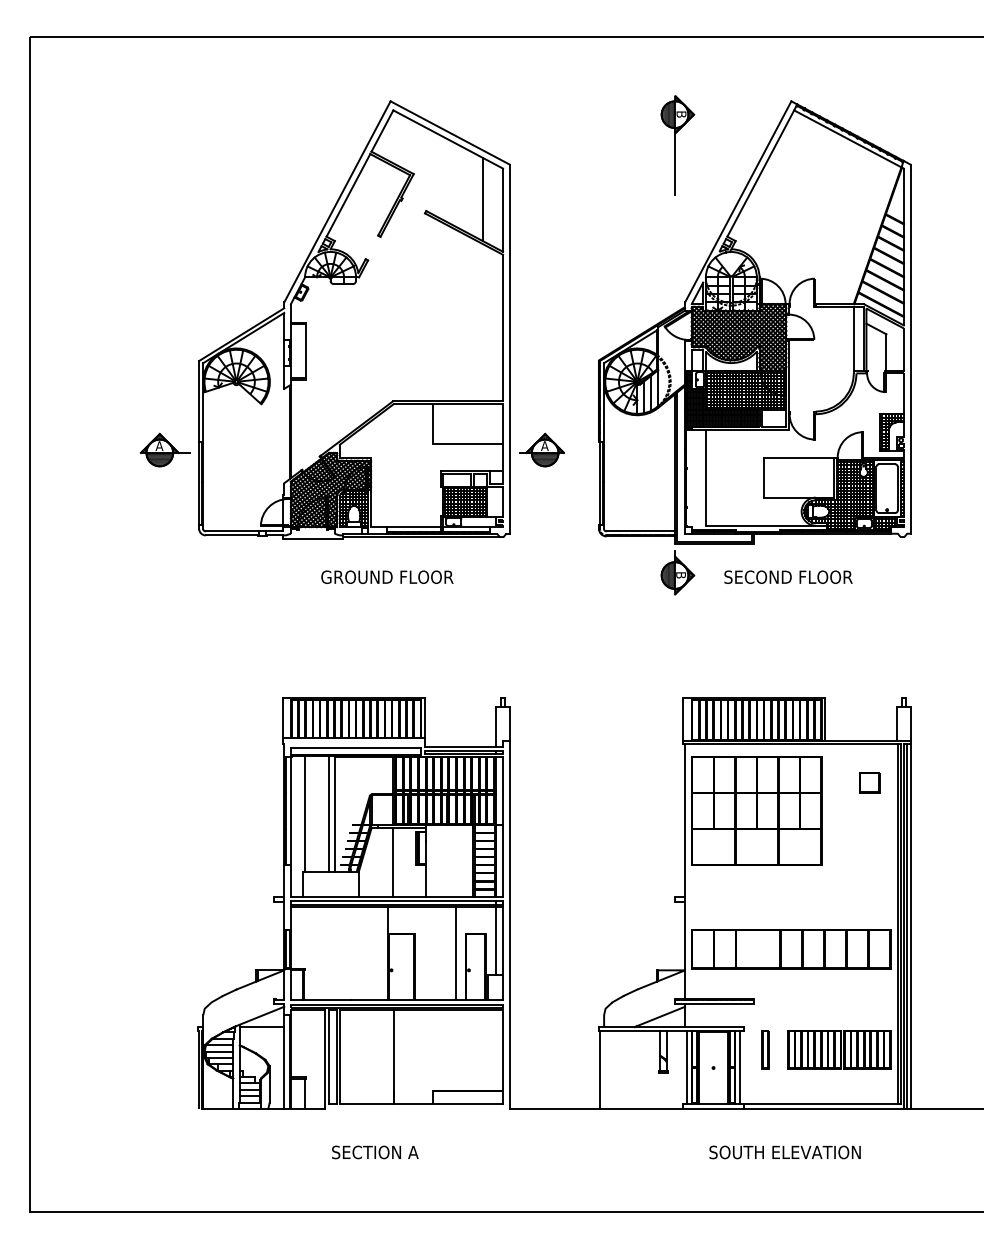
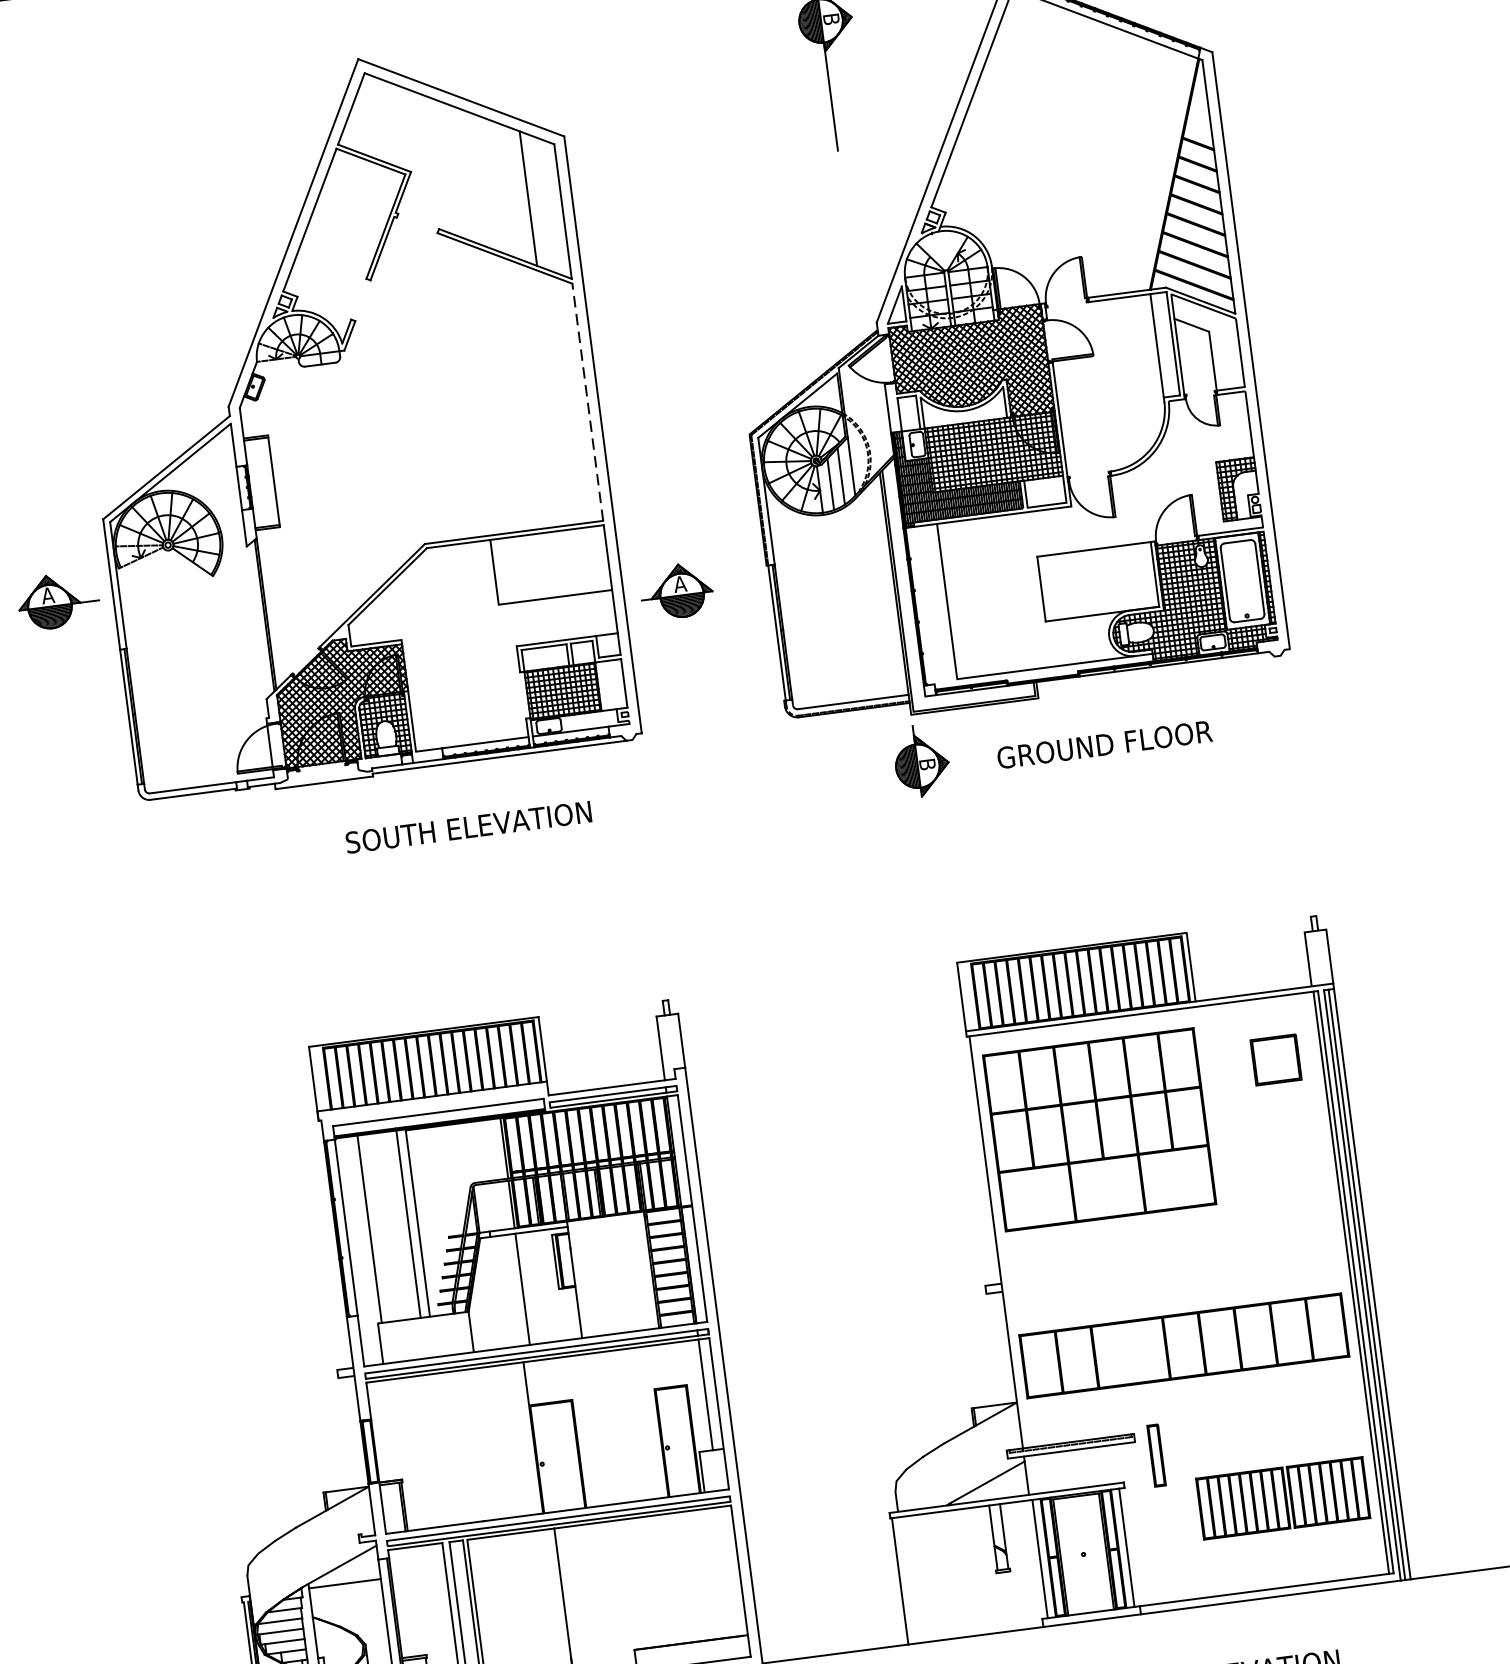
line: (503, 327) -> (588, 401), solid -> dashed
part: (165, 449) -> (58, 599), moved
text: (396, 576) -> (467, 826), GROUND FLOOR -> SOUTH ELEVATION
text: (790, 576) -> (1104, 743), SECOND FLOOR -> GROUND FLOOR
part: (869, 782) -> (1275, 1060), size x1.4
line: (455, 953) -> (642, 1423), removed
part: (765, 1049) -> (1156, 1455), moved

